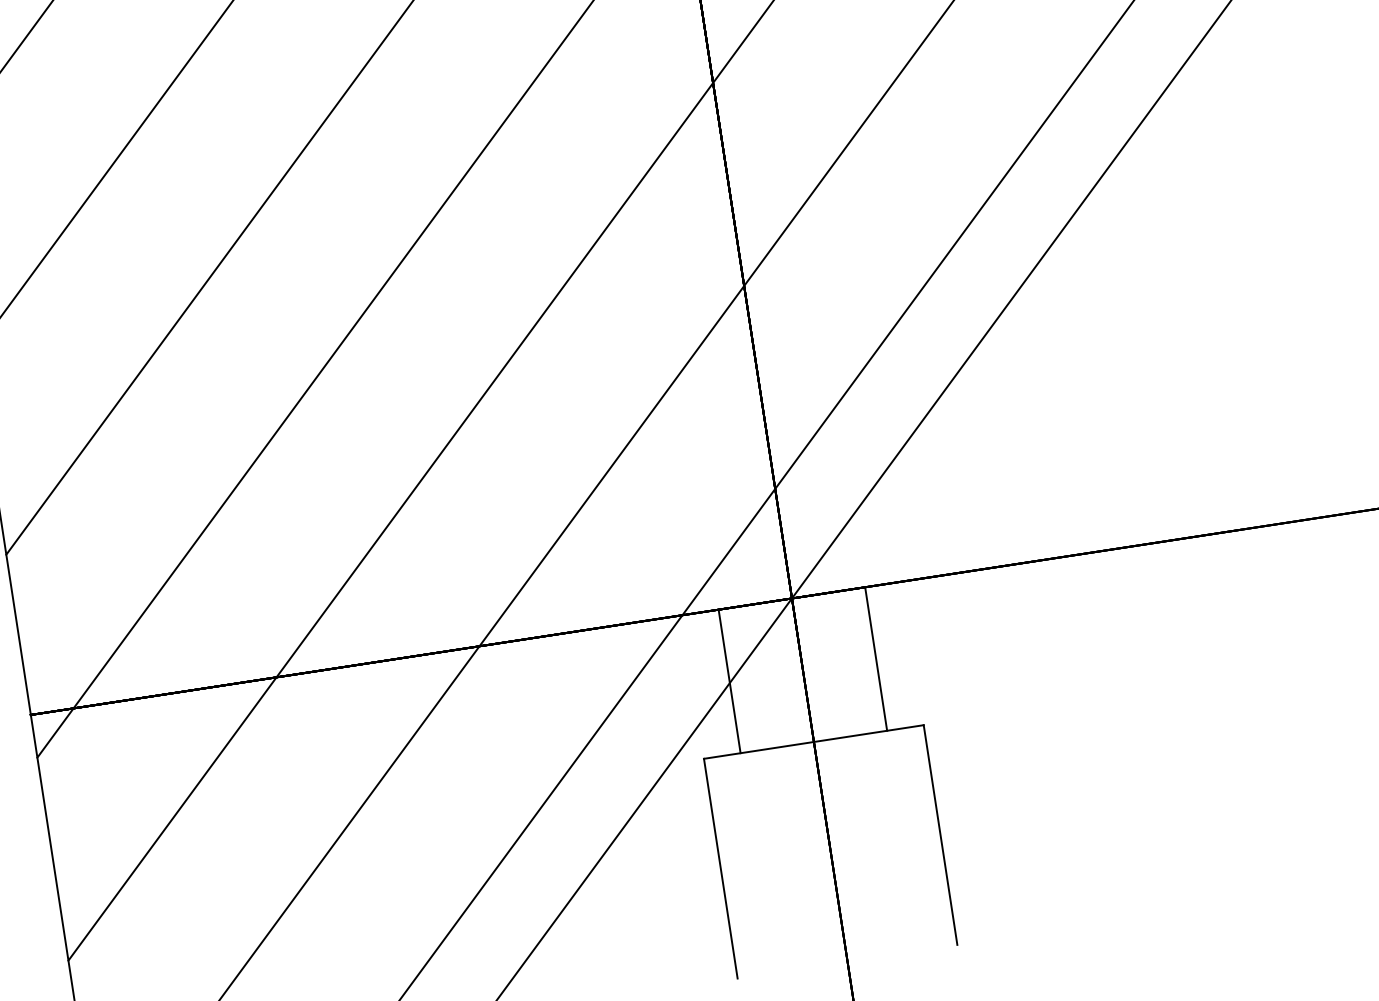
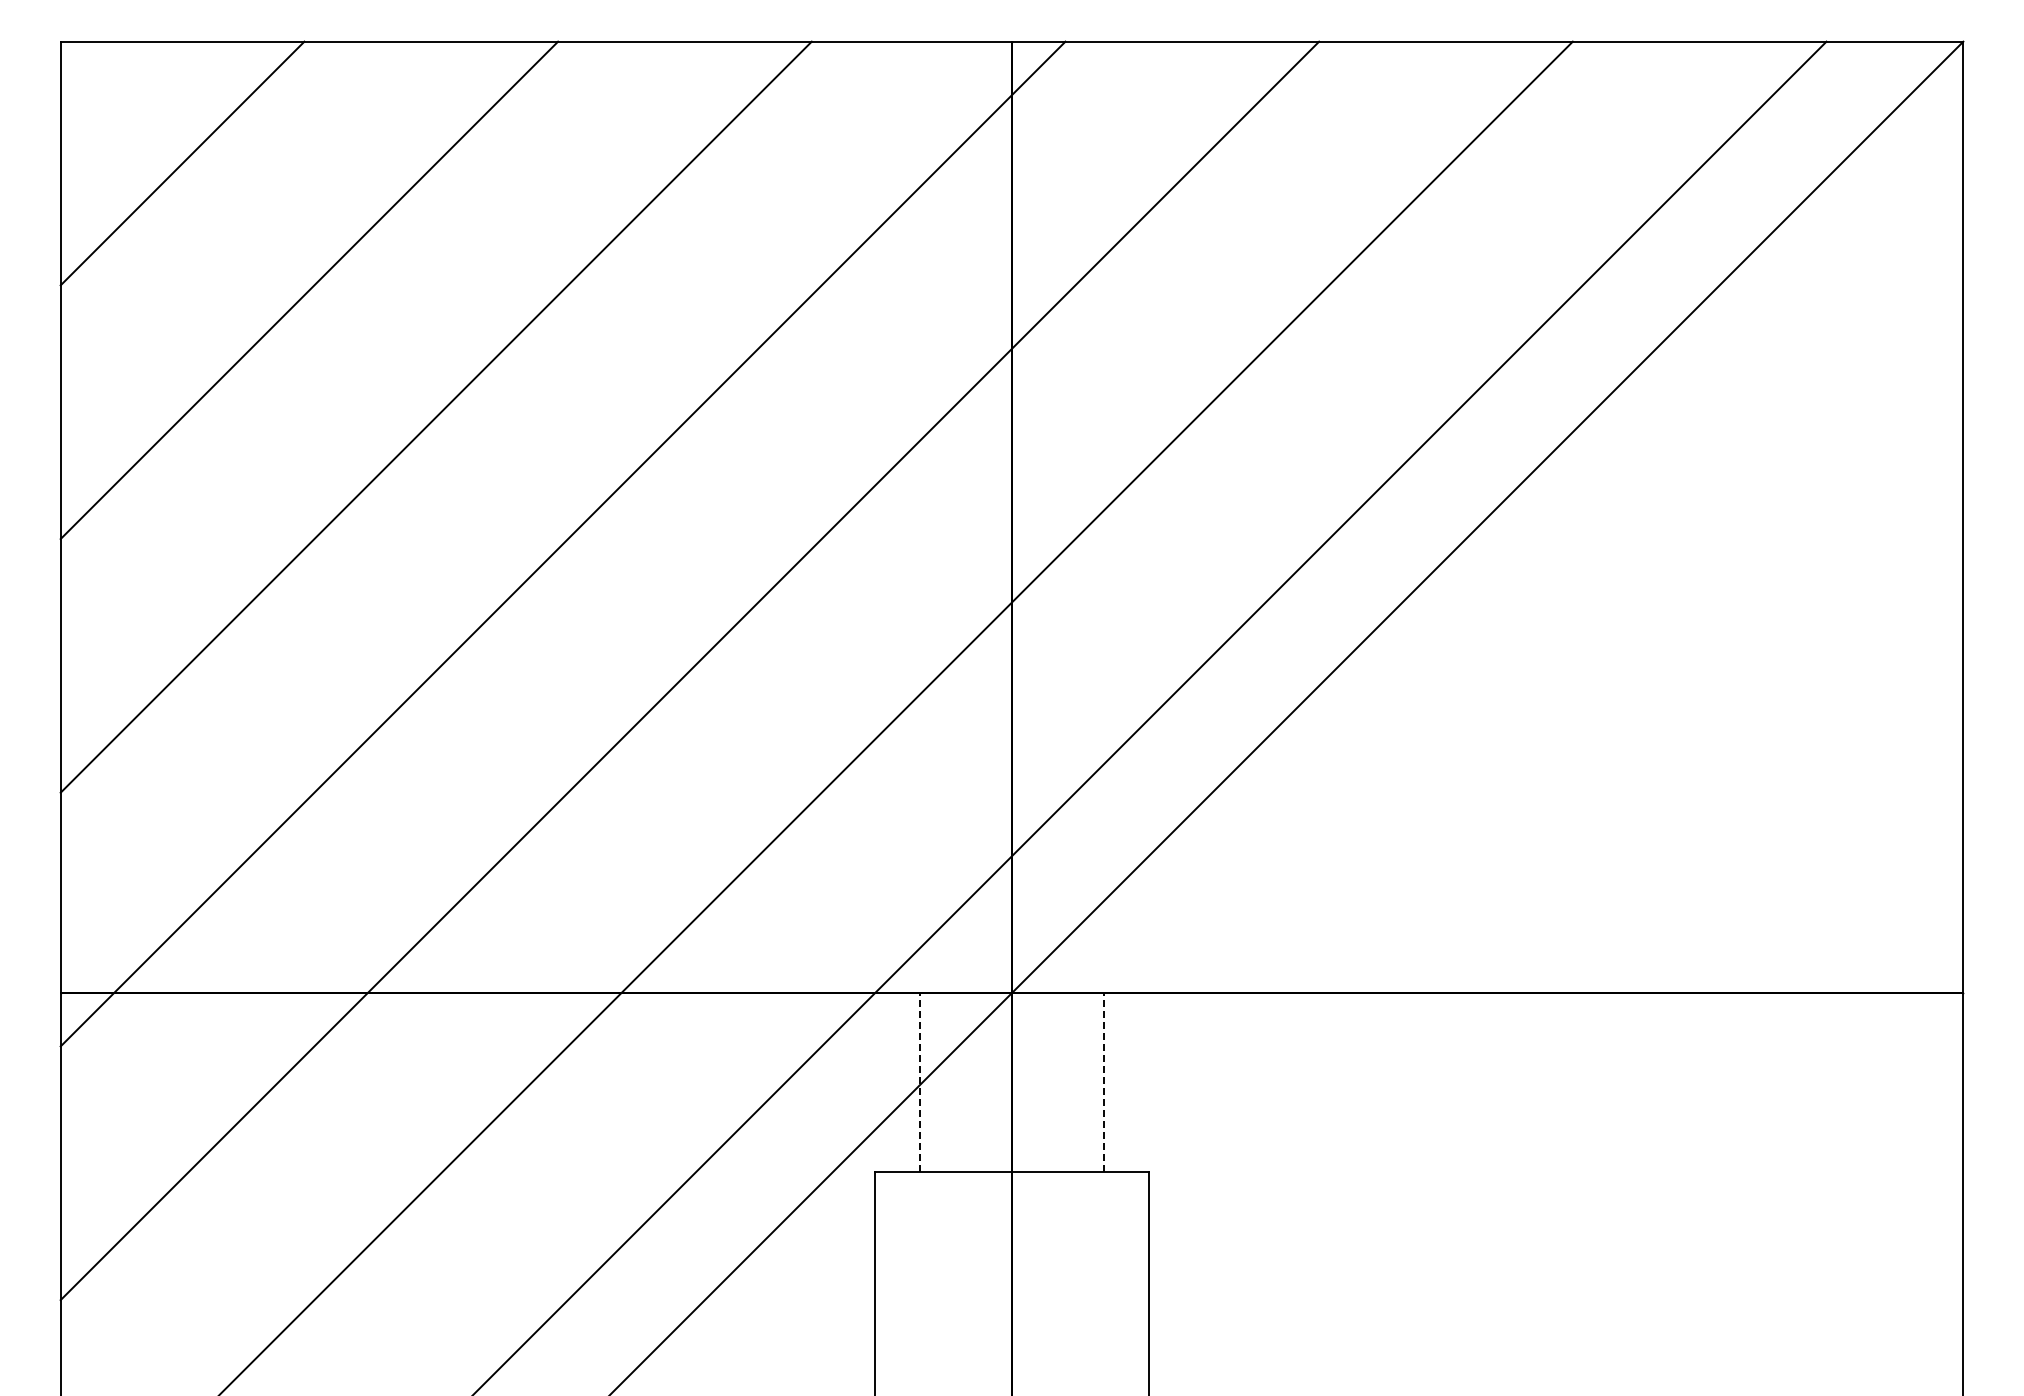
line: (876, 658) -> (1103, 1082), solid -> dashed
line: (729, 681) -> (920, 1082), solid -> dashed

